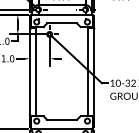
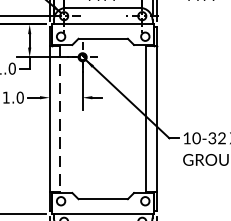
line: (36, 71) -> (60, 118), solid -> dashed

